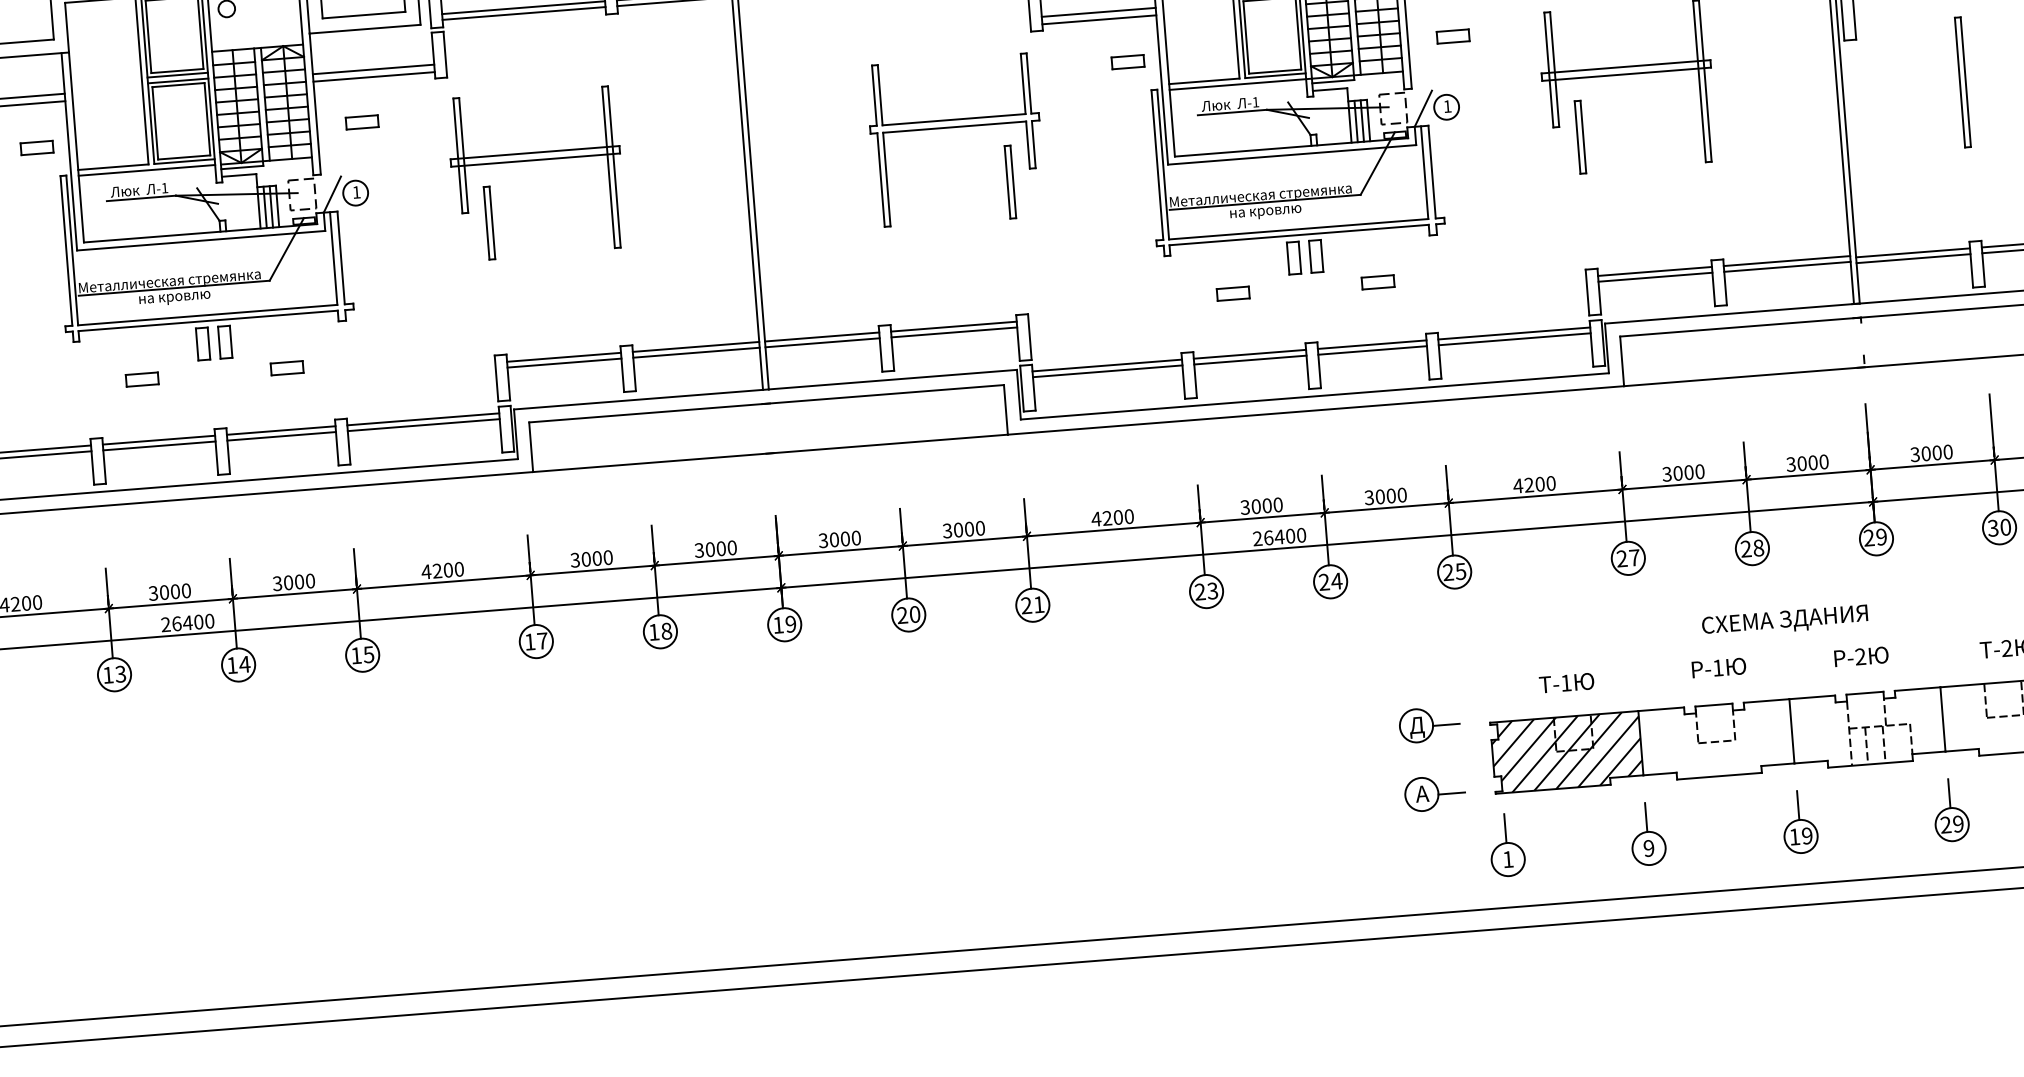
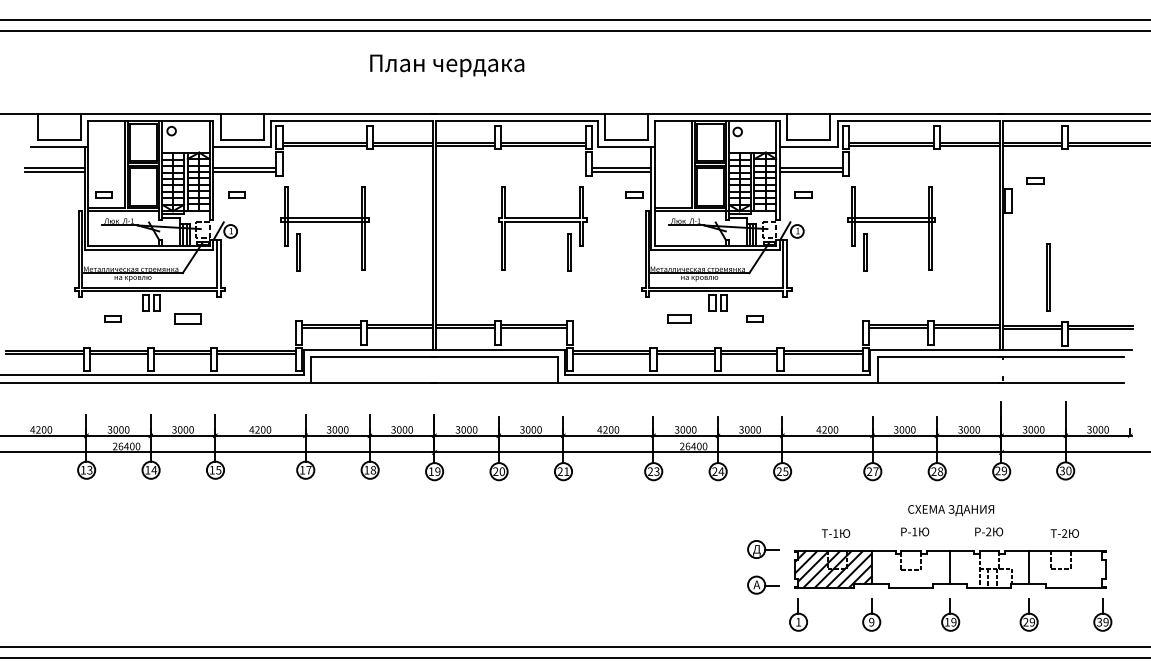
line: (1960, 82) -> (1047, 277), moved
part: (35, 146) -> (103, 194), moved
part: (1232, 292) -> (679, 318), size x1.4
part: (287, 367) -> (188, 318), size x1.6

